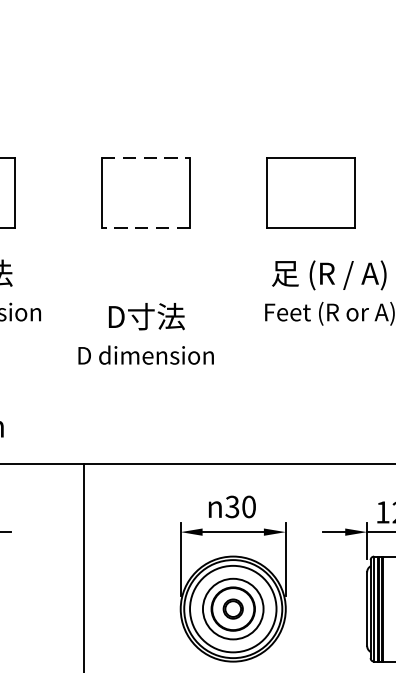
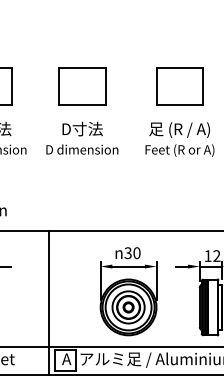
line: (146, 157) -> (82, 67), dashed -> solid
part: (310, 193) -> (179, 86), moved
line: (144, 227) -> (81, 104), dashed -> solid
text: (146, 332) -> (82, 137), moved

